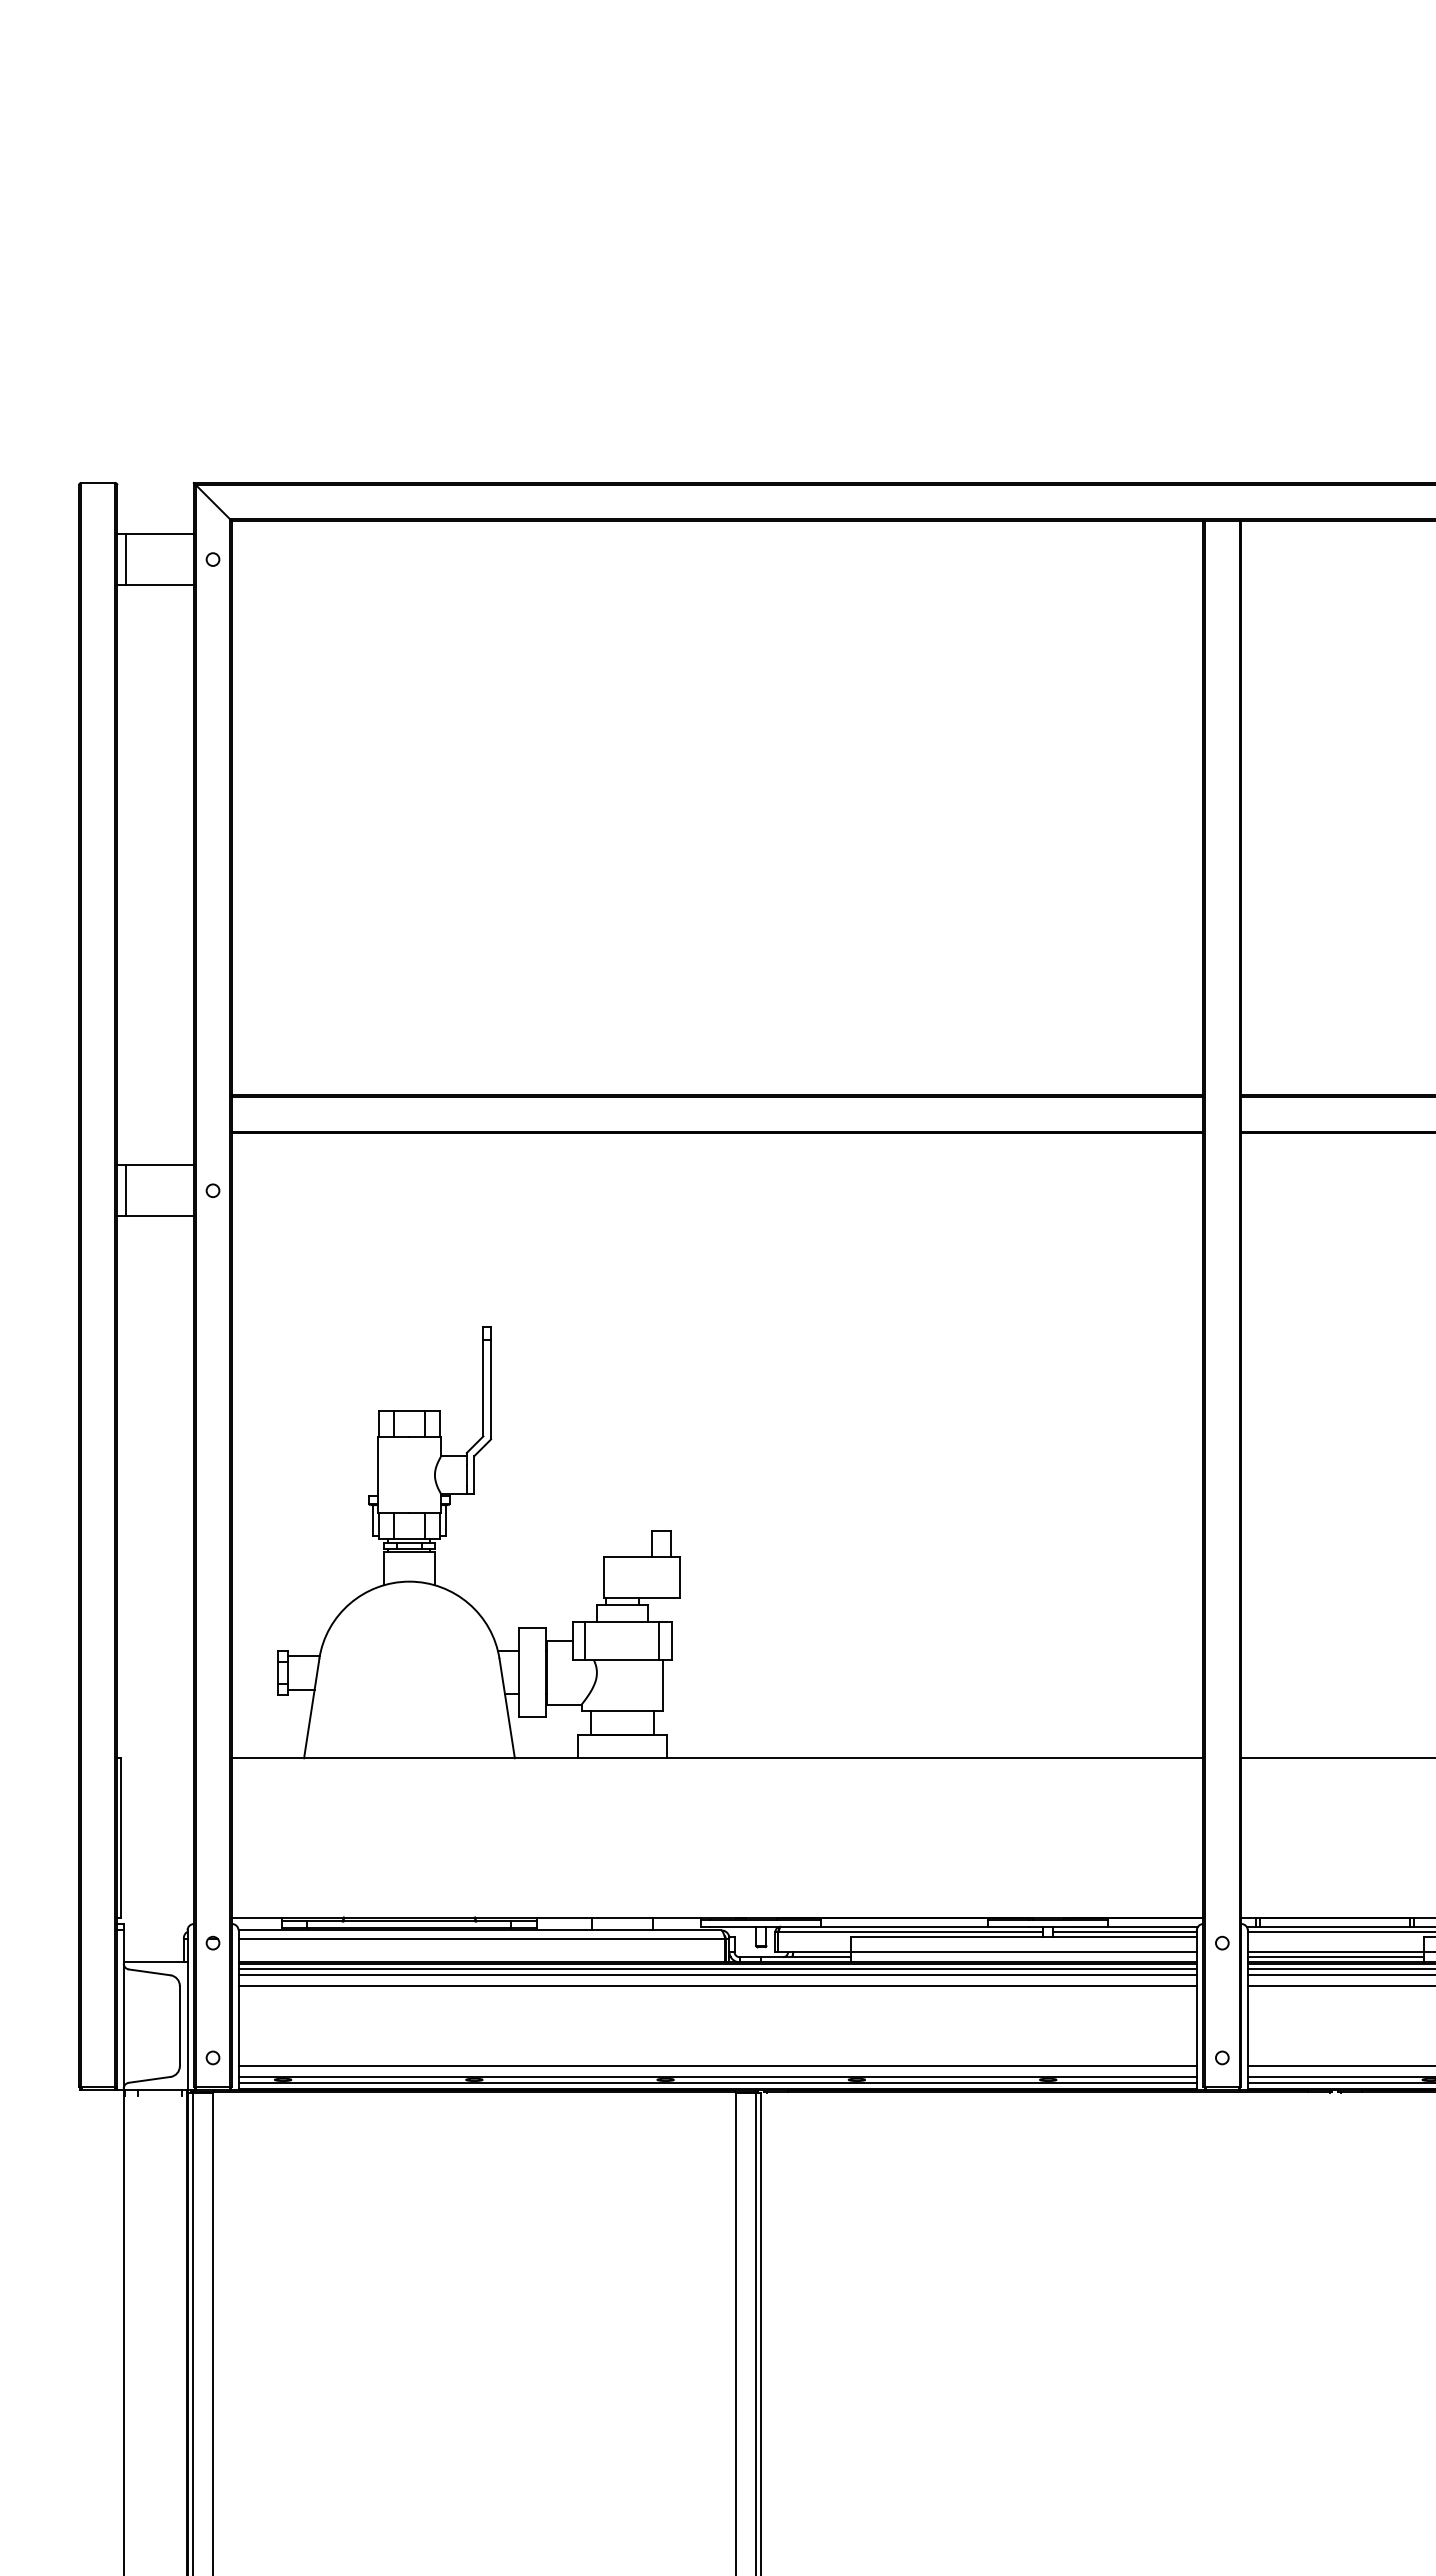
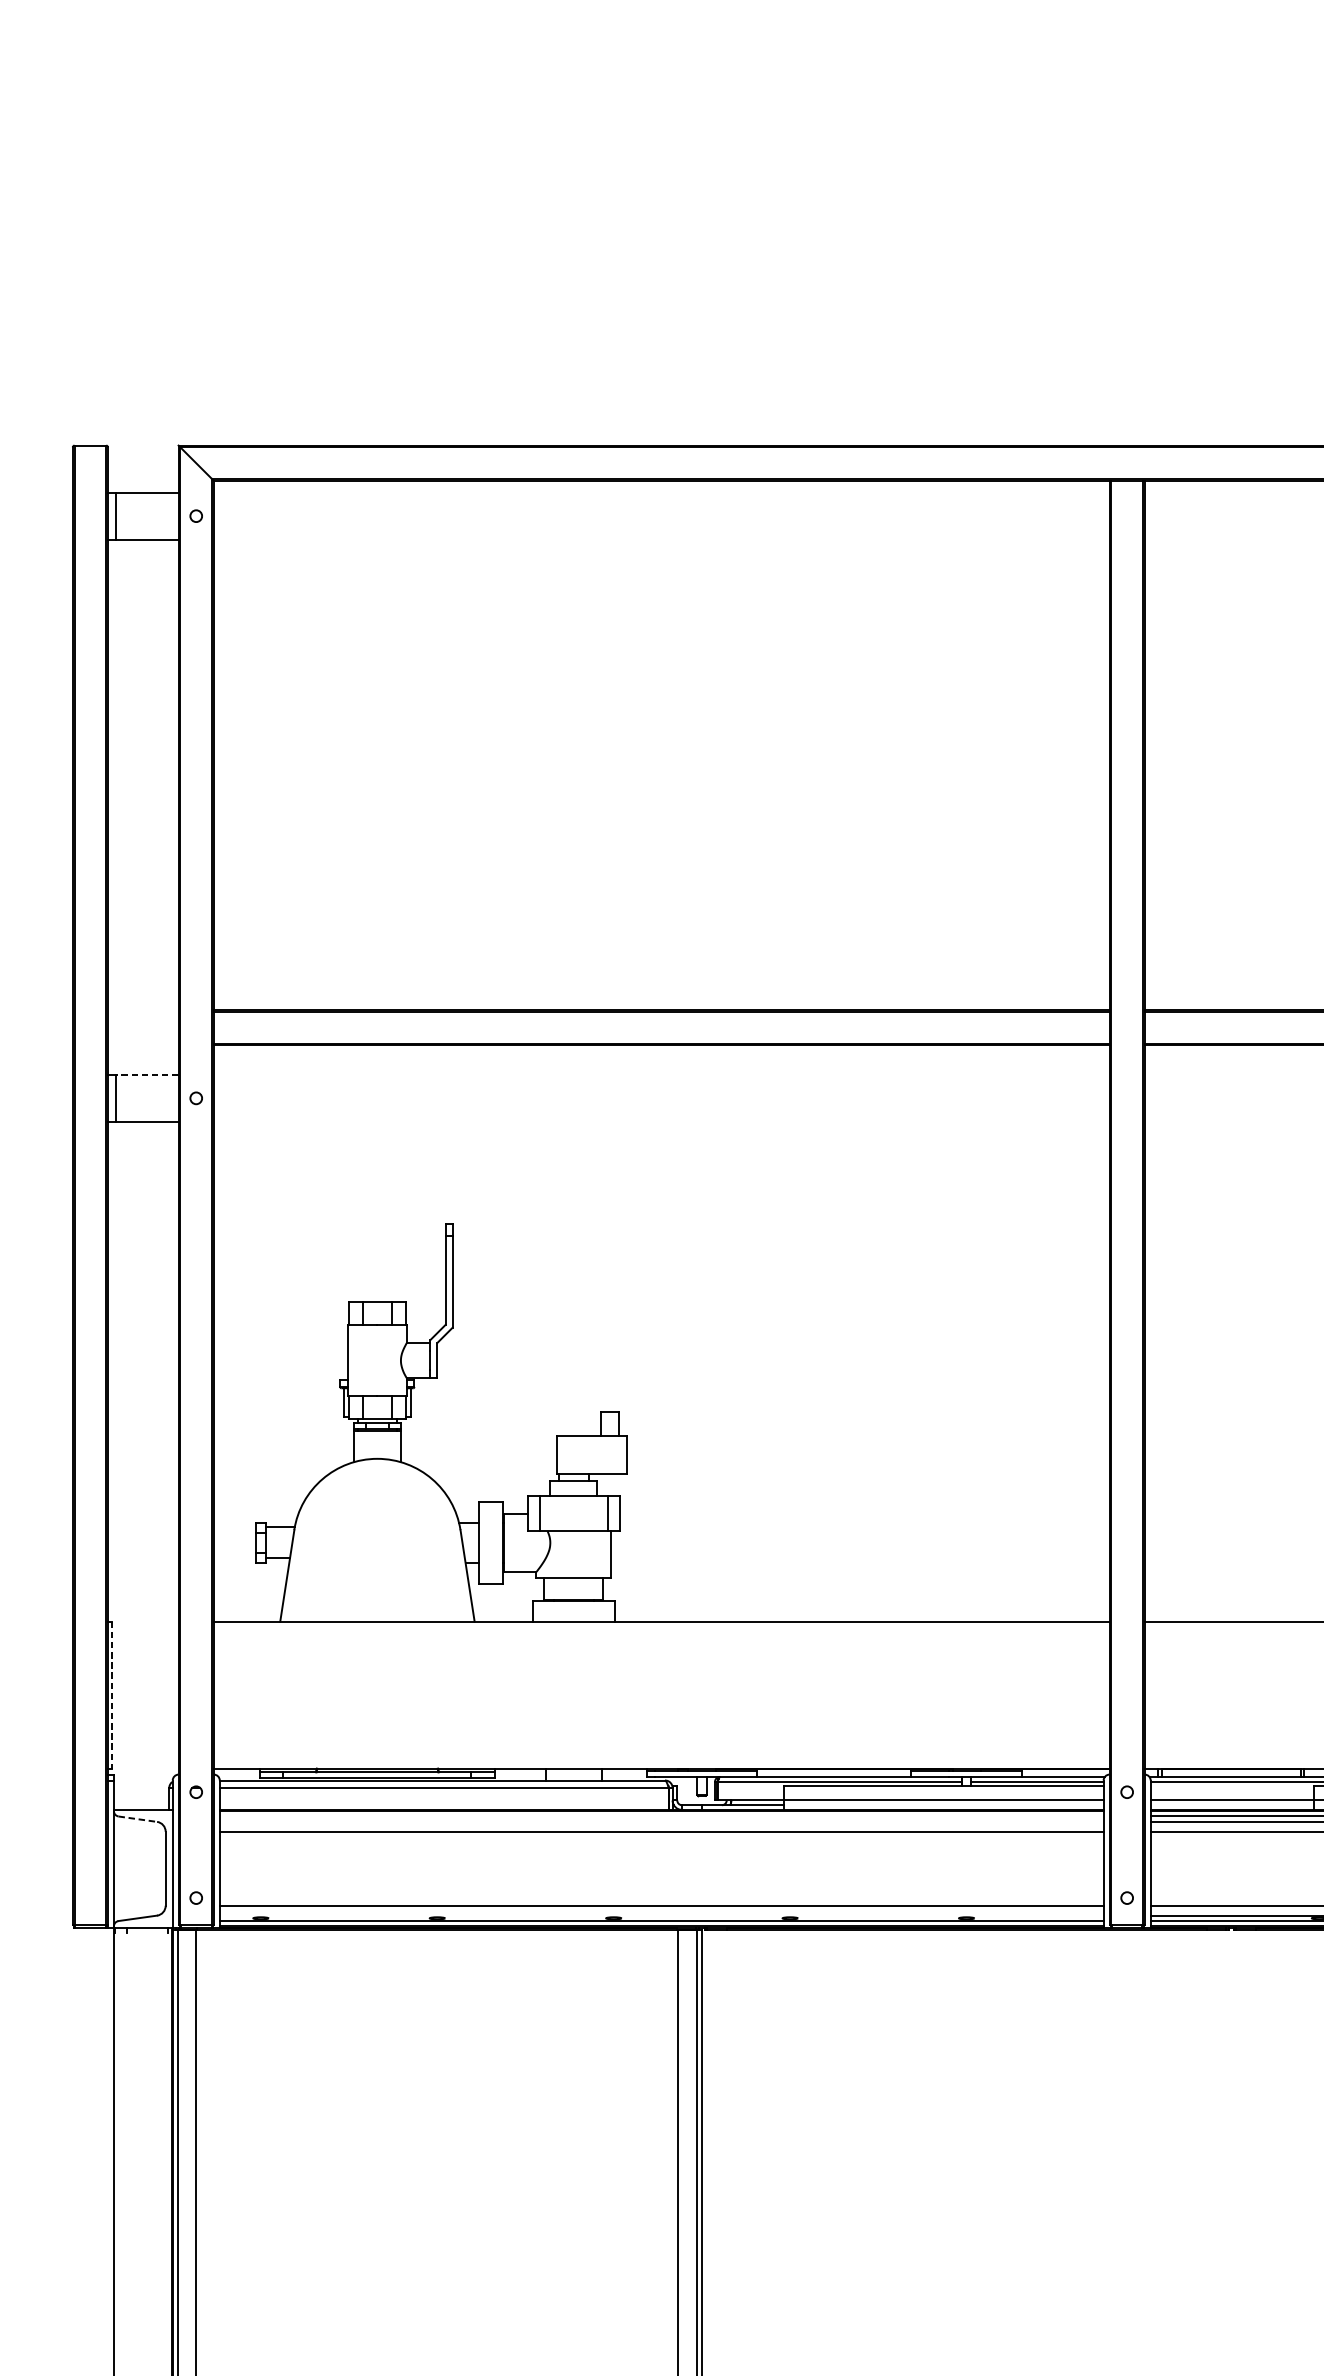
line: (159, 1165) -> (146, 1075), solid -> dashed
line: (121, 1837) -> (111, 1694), solid -> dashed
line: (1335, 1957) -> (1231, 1805), removed
line: (717, 1969) -> (661, 1816), removed
line: (150, 1972) -> (138, 1819), solid -> dashed
line: (717, 1975) -> (661, 1822), removed
line: (717, 2076) -> (661, 1915), removed

